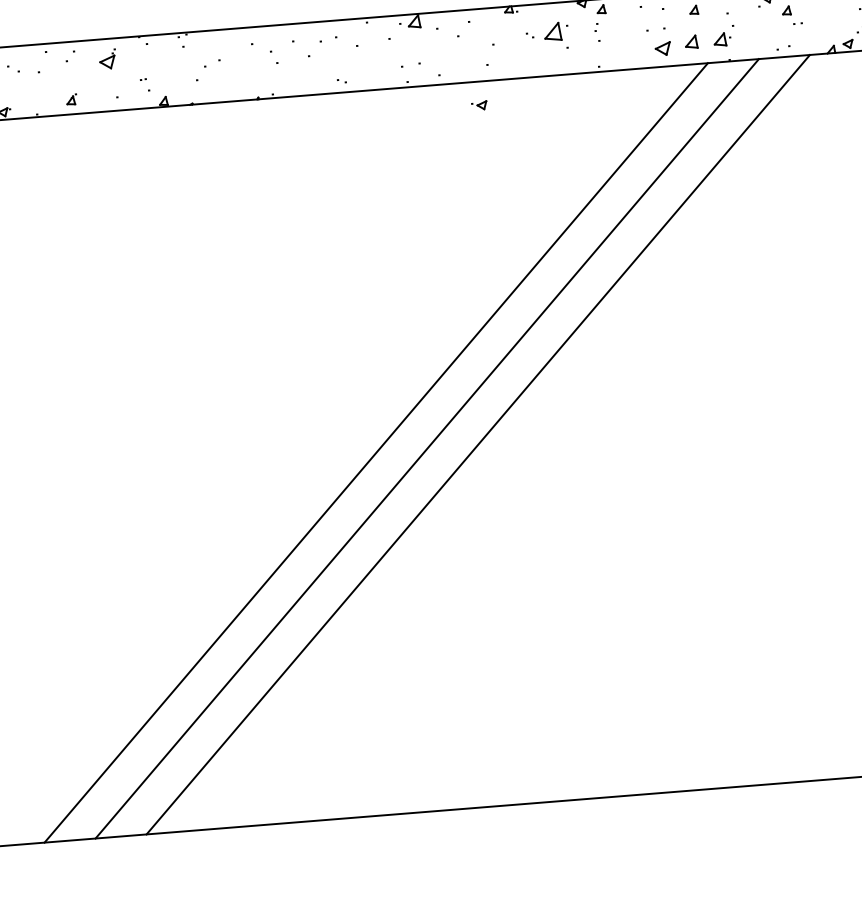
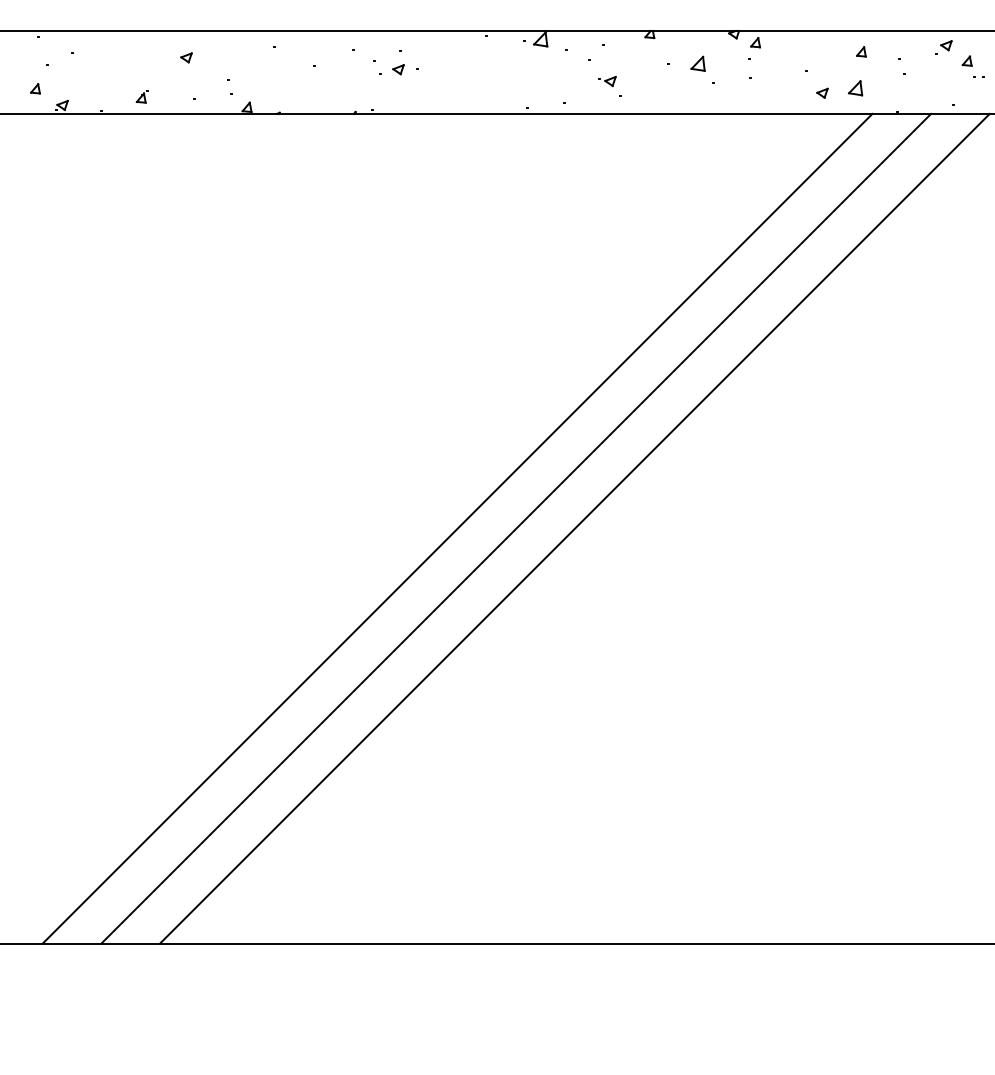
part: (552, 31) -> (697, 63), size x0.71
part: (720, 39) -> (888, 88), removed
part: (663, 48) -> (822, 92), size x0.62
part: (292, 57) -> (398, 69), added
part: (107, 62) -> (186, 57), size x0.62
part: (479, 105) -> (607, 81), moved

